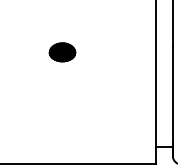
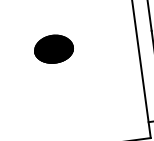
part: (62, 52) -> (53, 49), size x1.67

